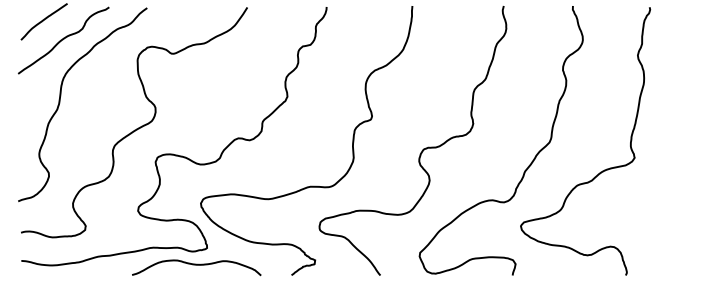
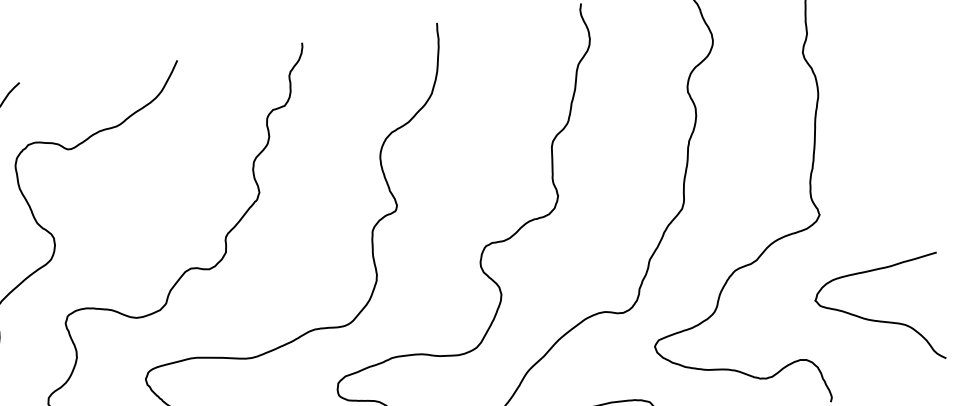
curve: (664, 228) -> (881, 319), added

